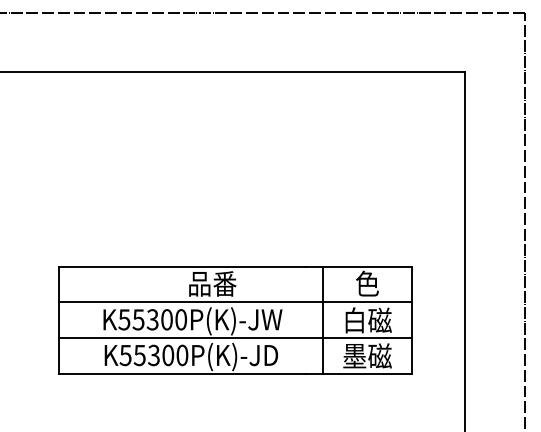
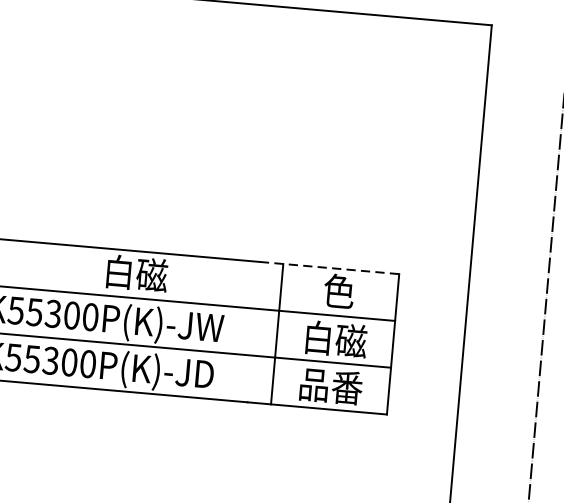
line: (359, 266) -> (330, 267), solid -> dashed
text: (212, 283) -> (135, 273), 品番 -> 白磁
text: (367, 356) -> (330, 386), 墨磁 -> 品番

